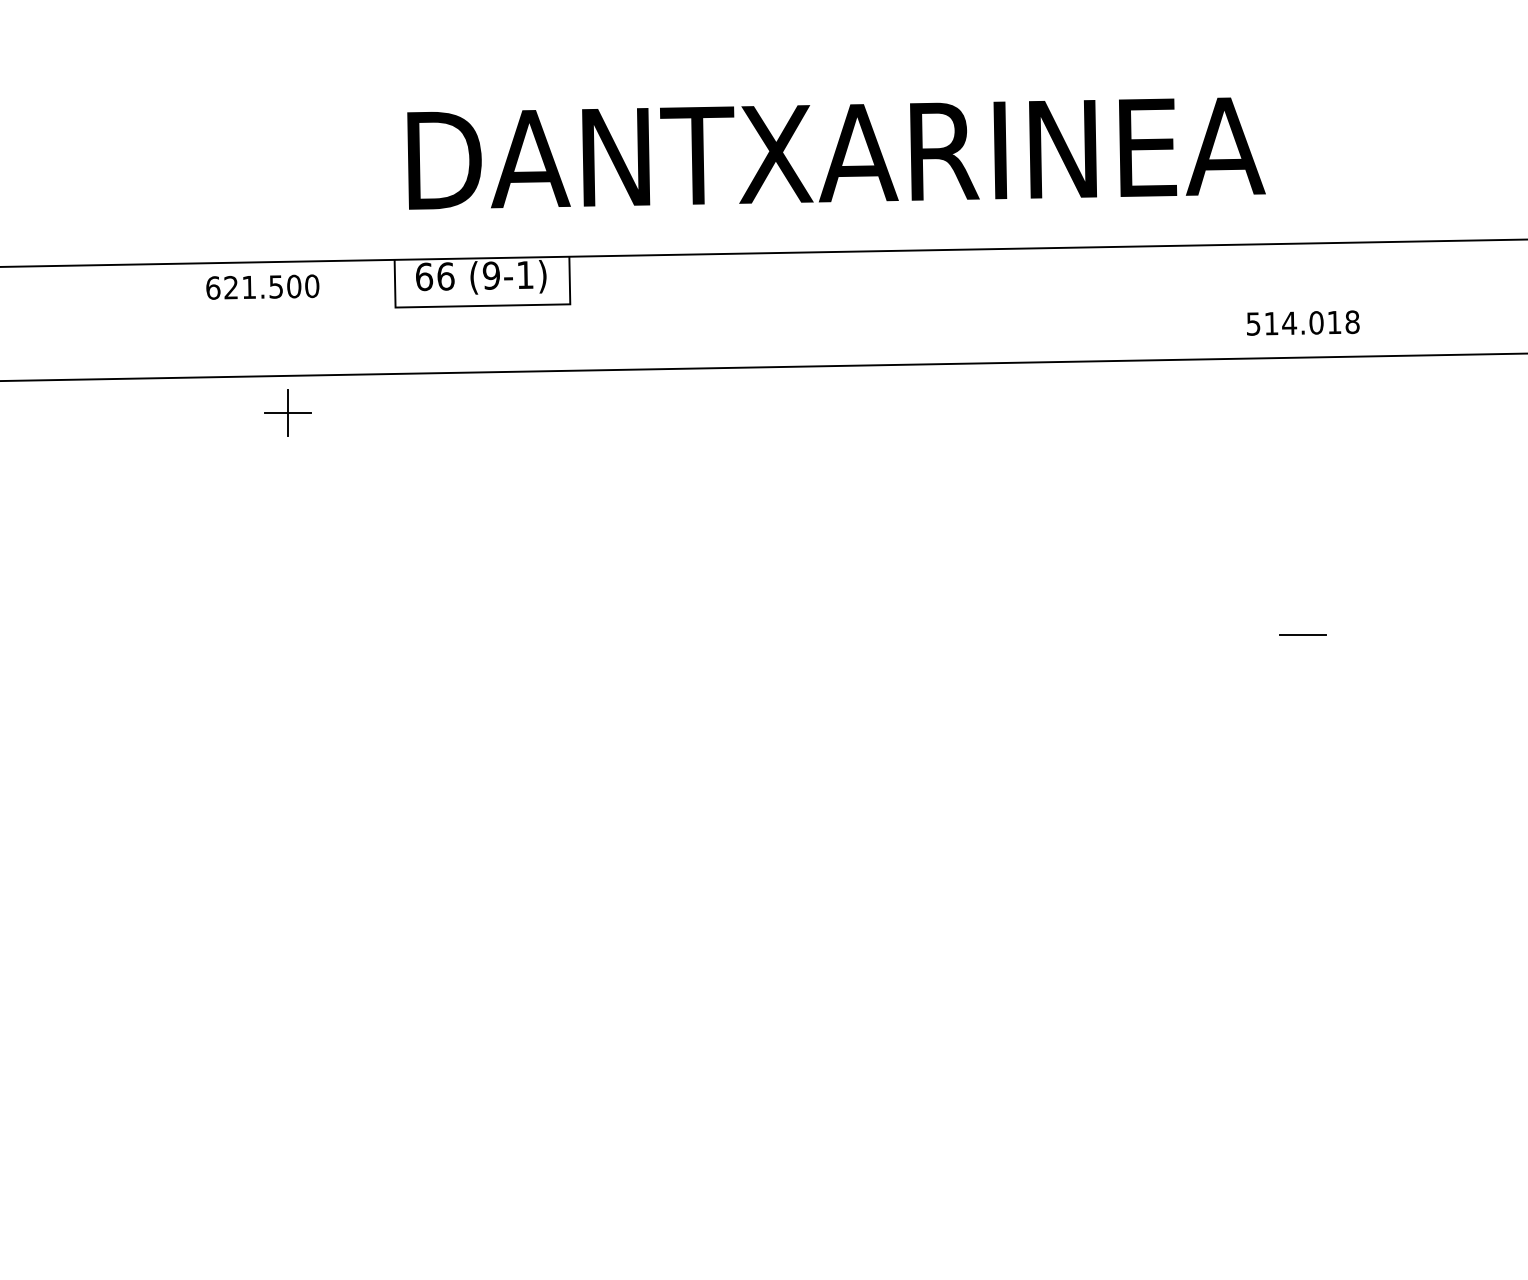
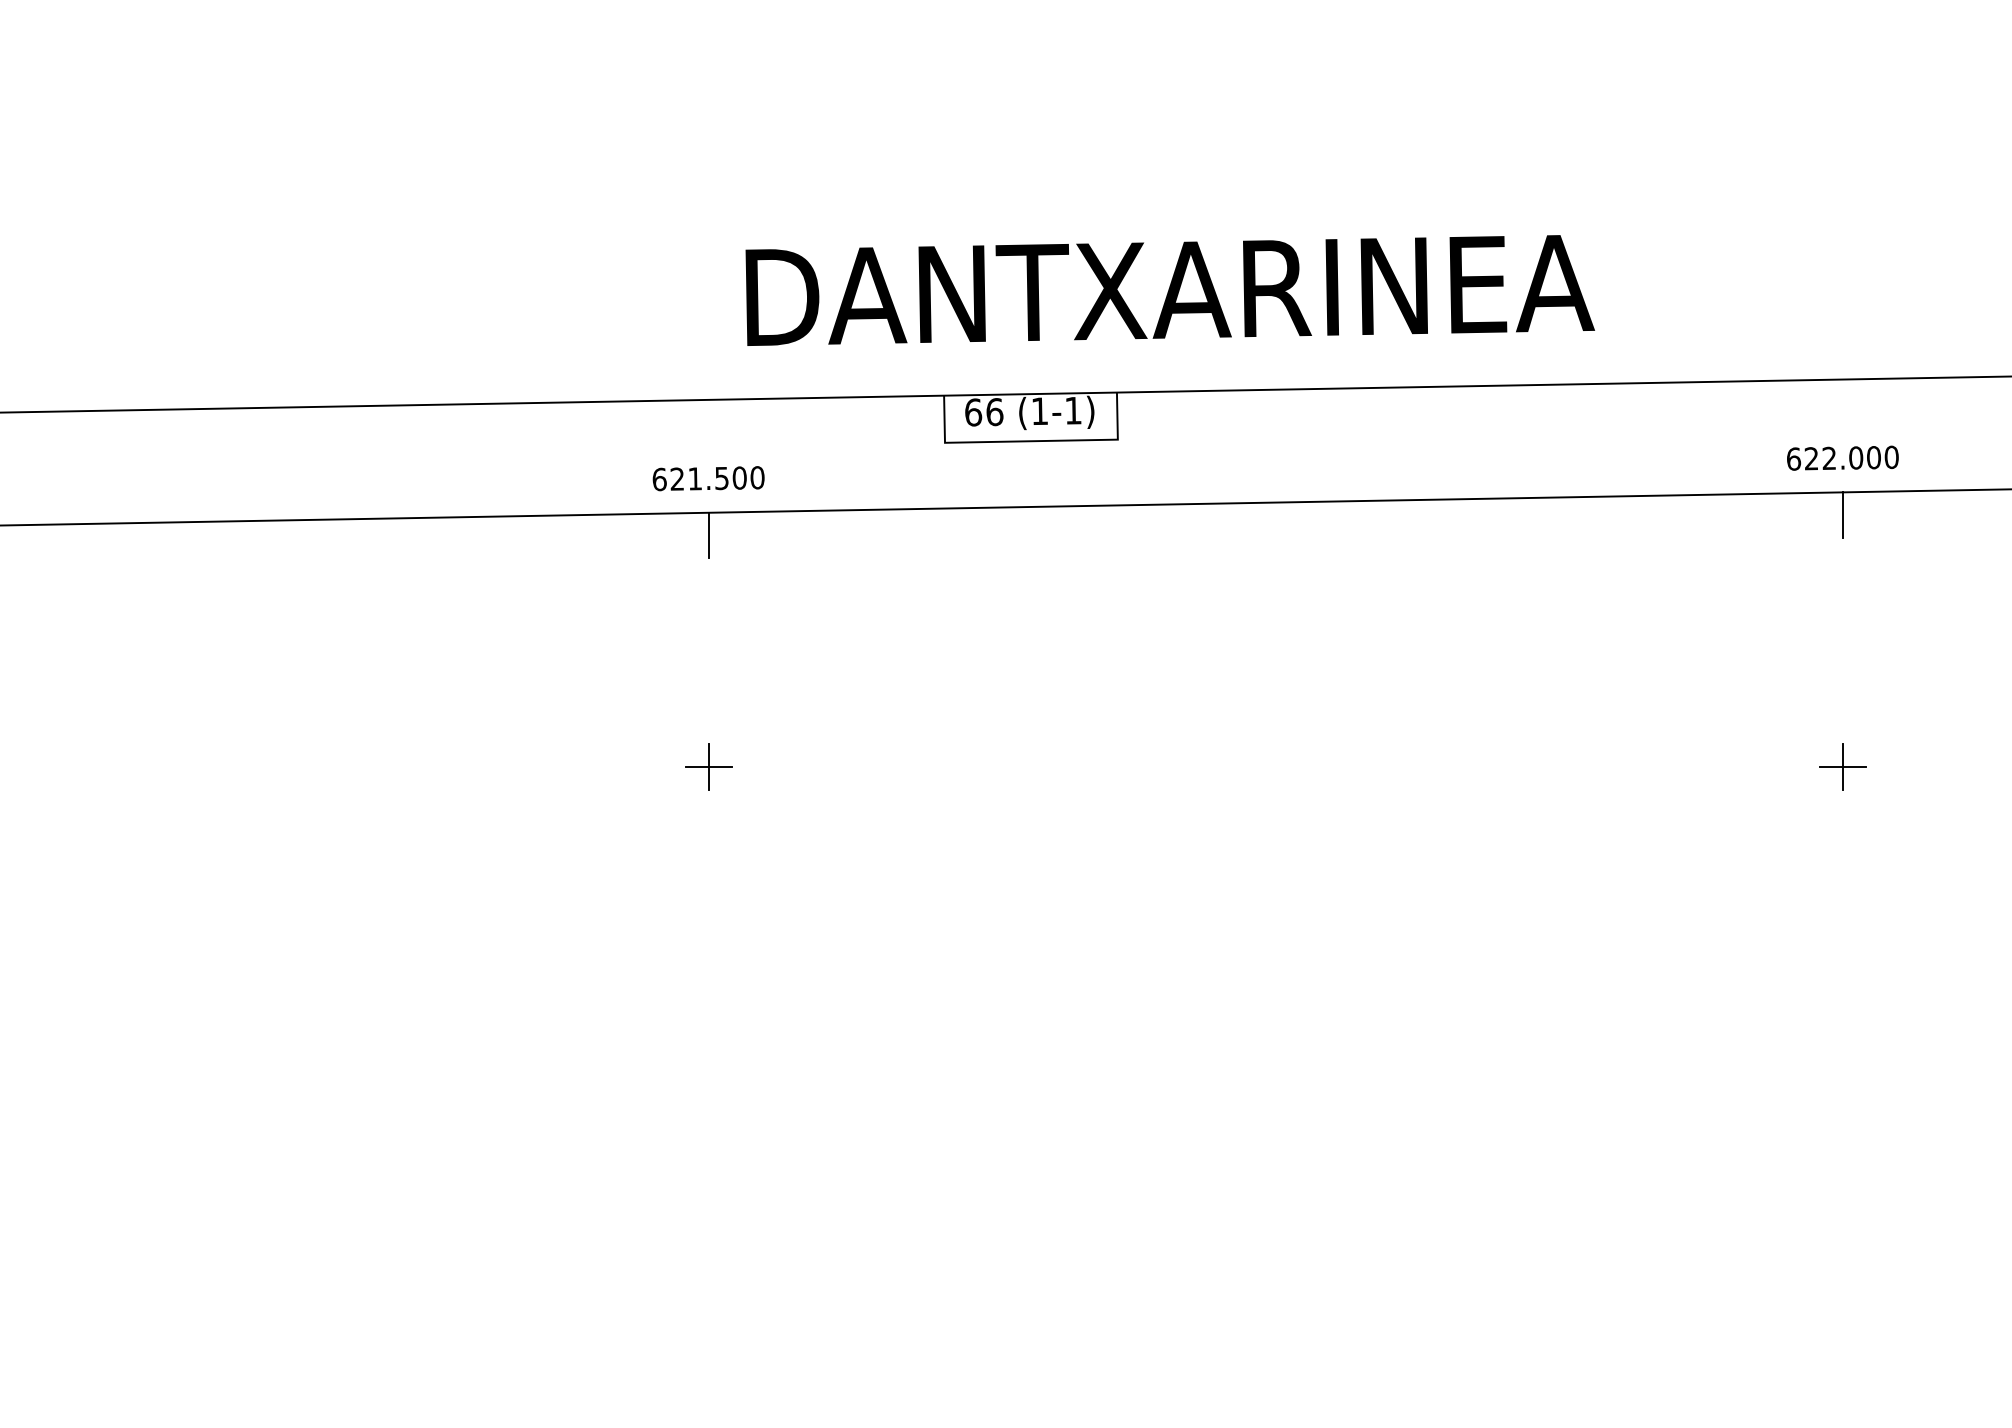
text: (835, 153) -> (1169, 290), moved
text: (491, 275) -> (1039, 411), (9-1) -> (1-1)
text: (262, 286) -> (708, 478), moved
text: (1302, 323) -> (1842, 458), 514.018 -> 622.000
line: (1303, 379) -> (1843, 514), added
line: (156, 401) -> (708, 535), added
part: (287, 412) -> (708, 766), moved
line: (1303, 634) -> (1843, 766), added

